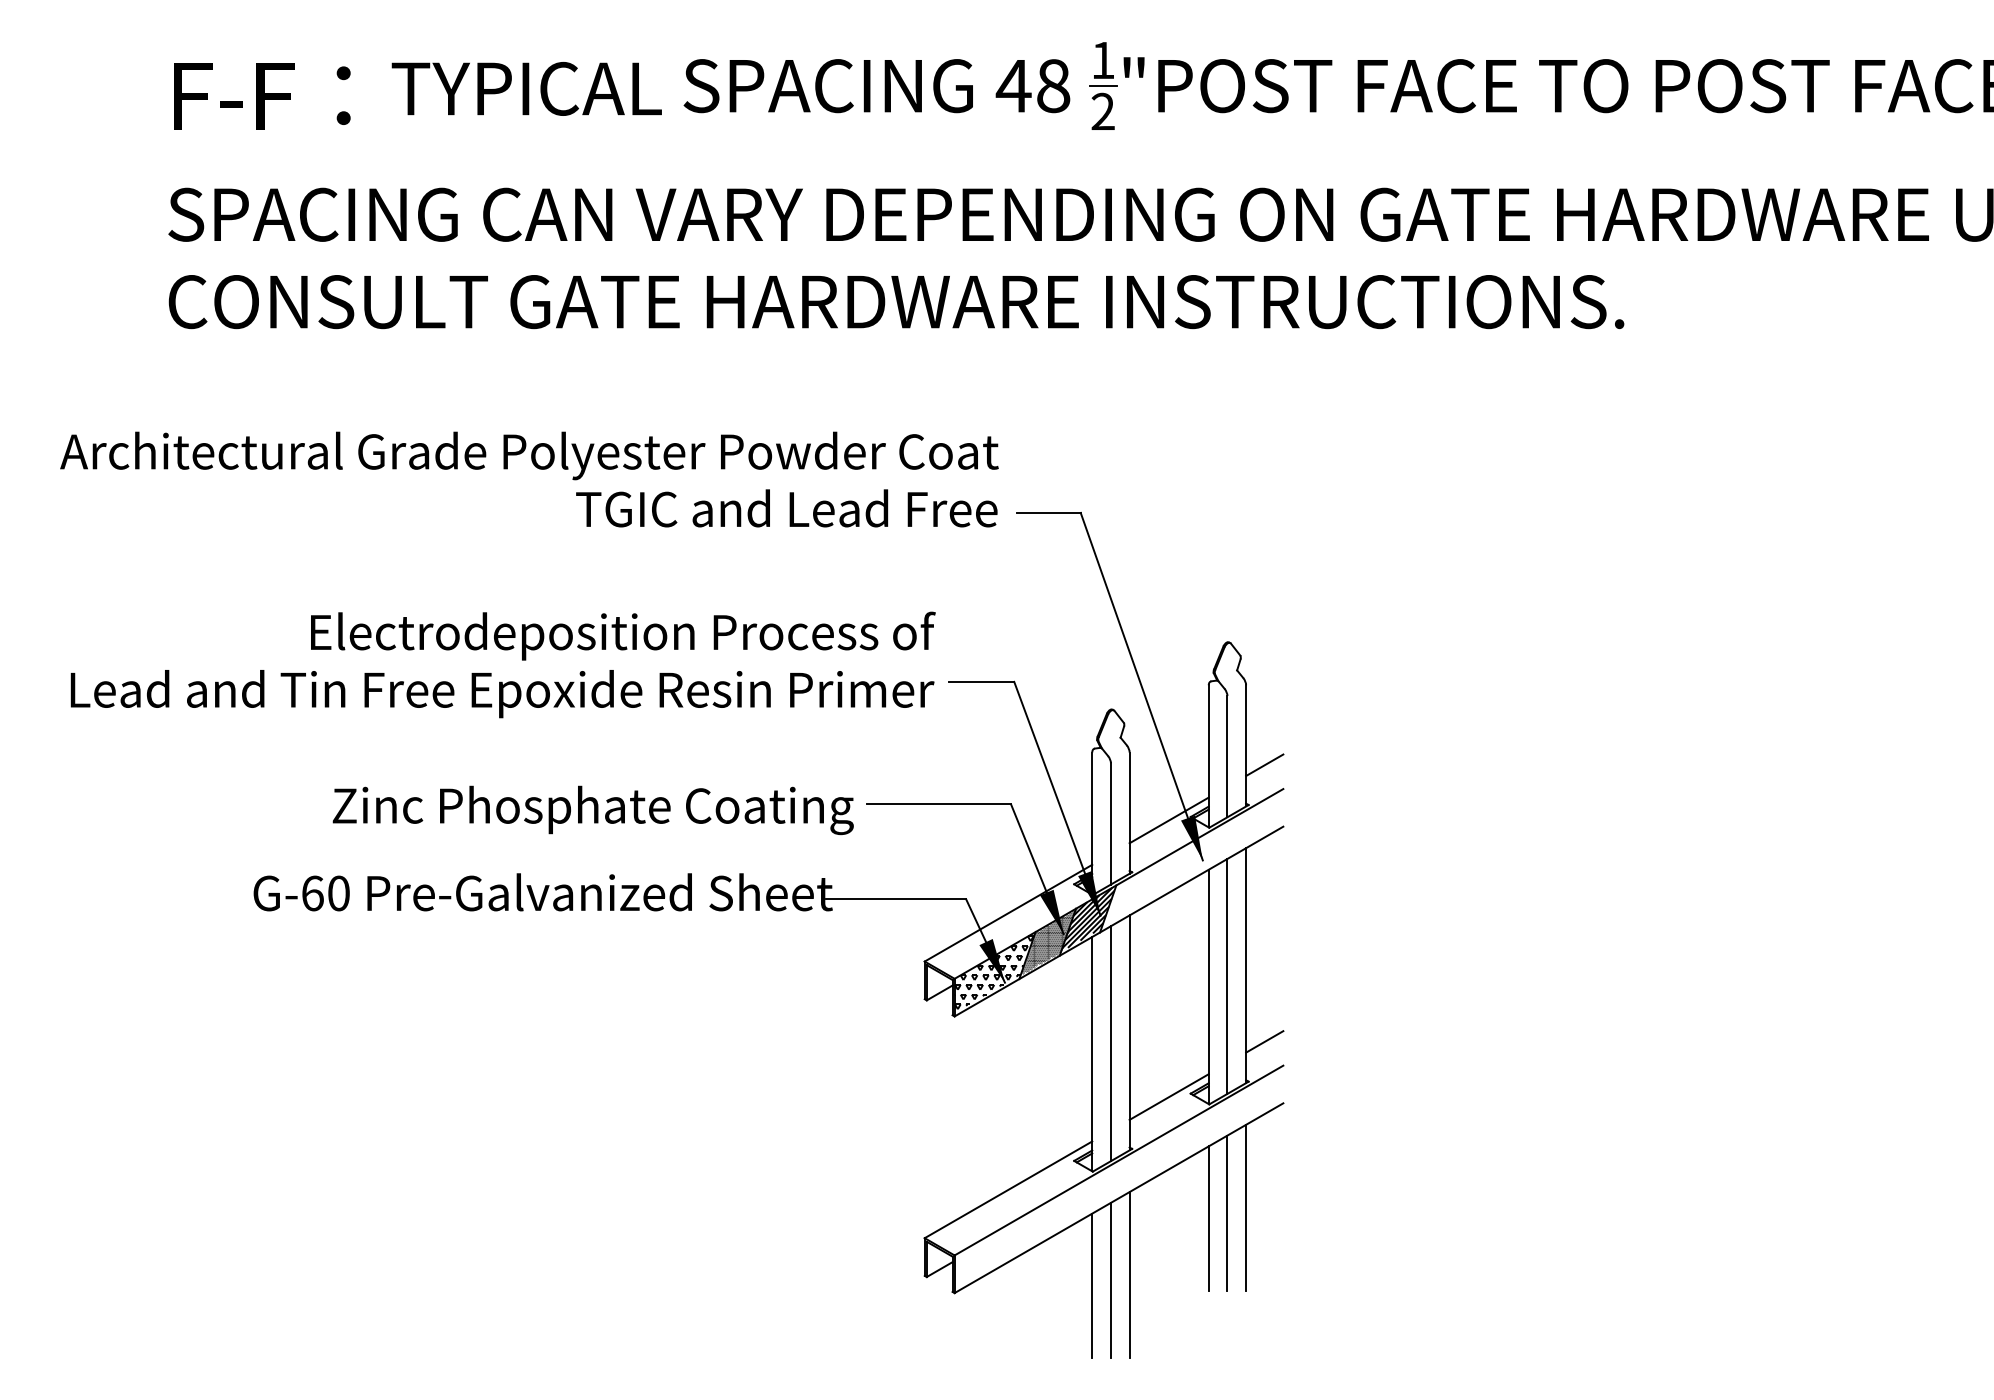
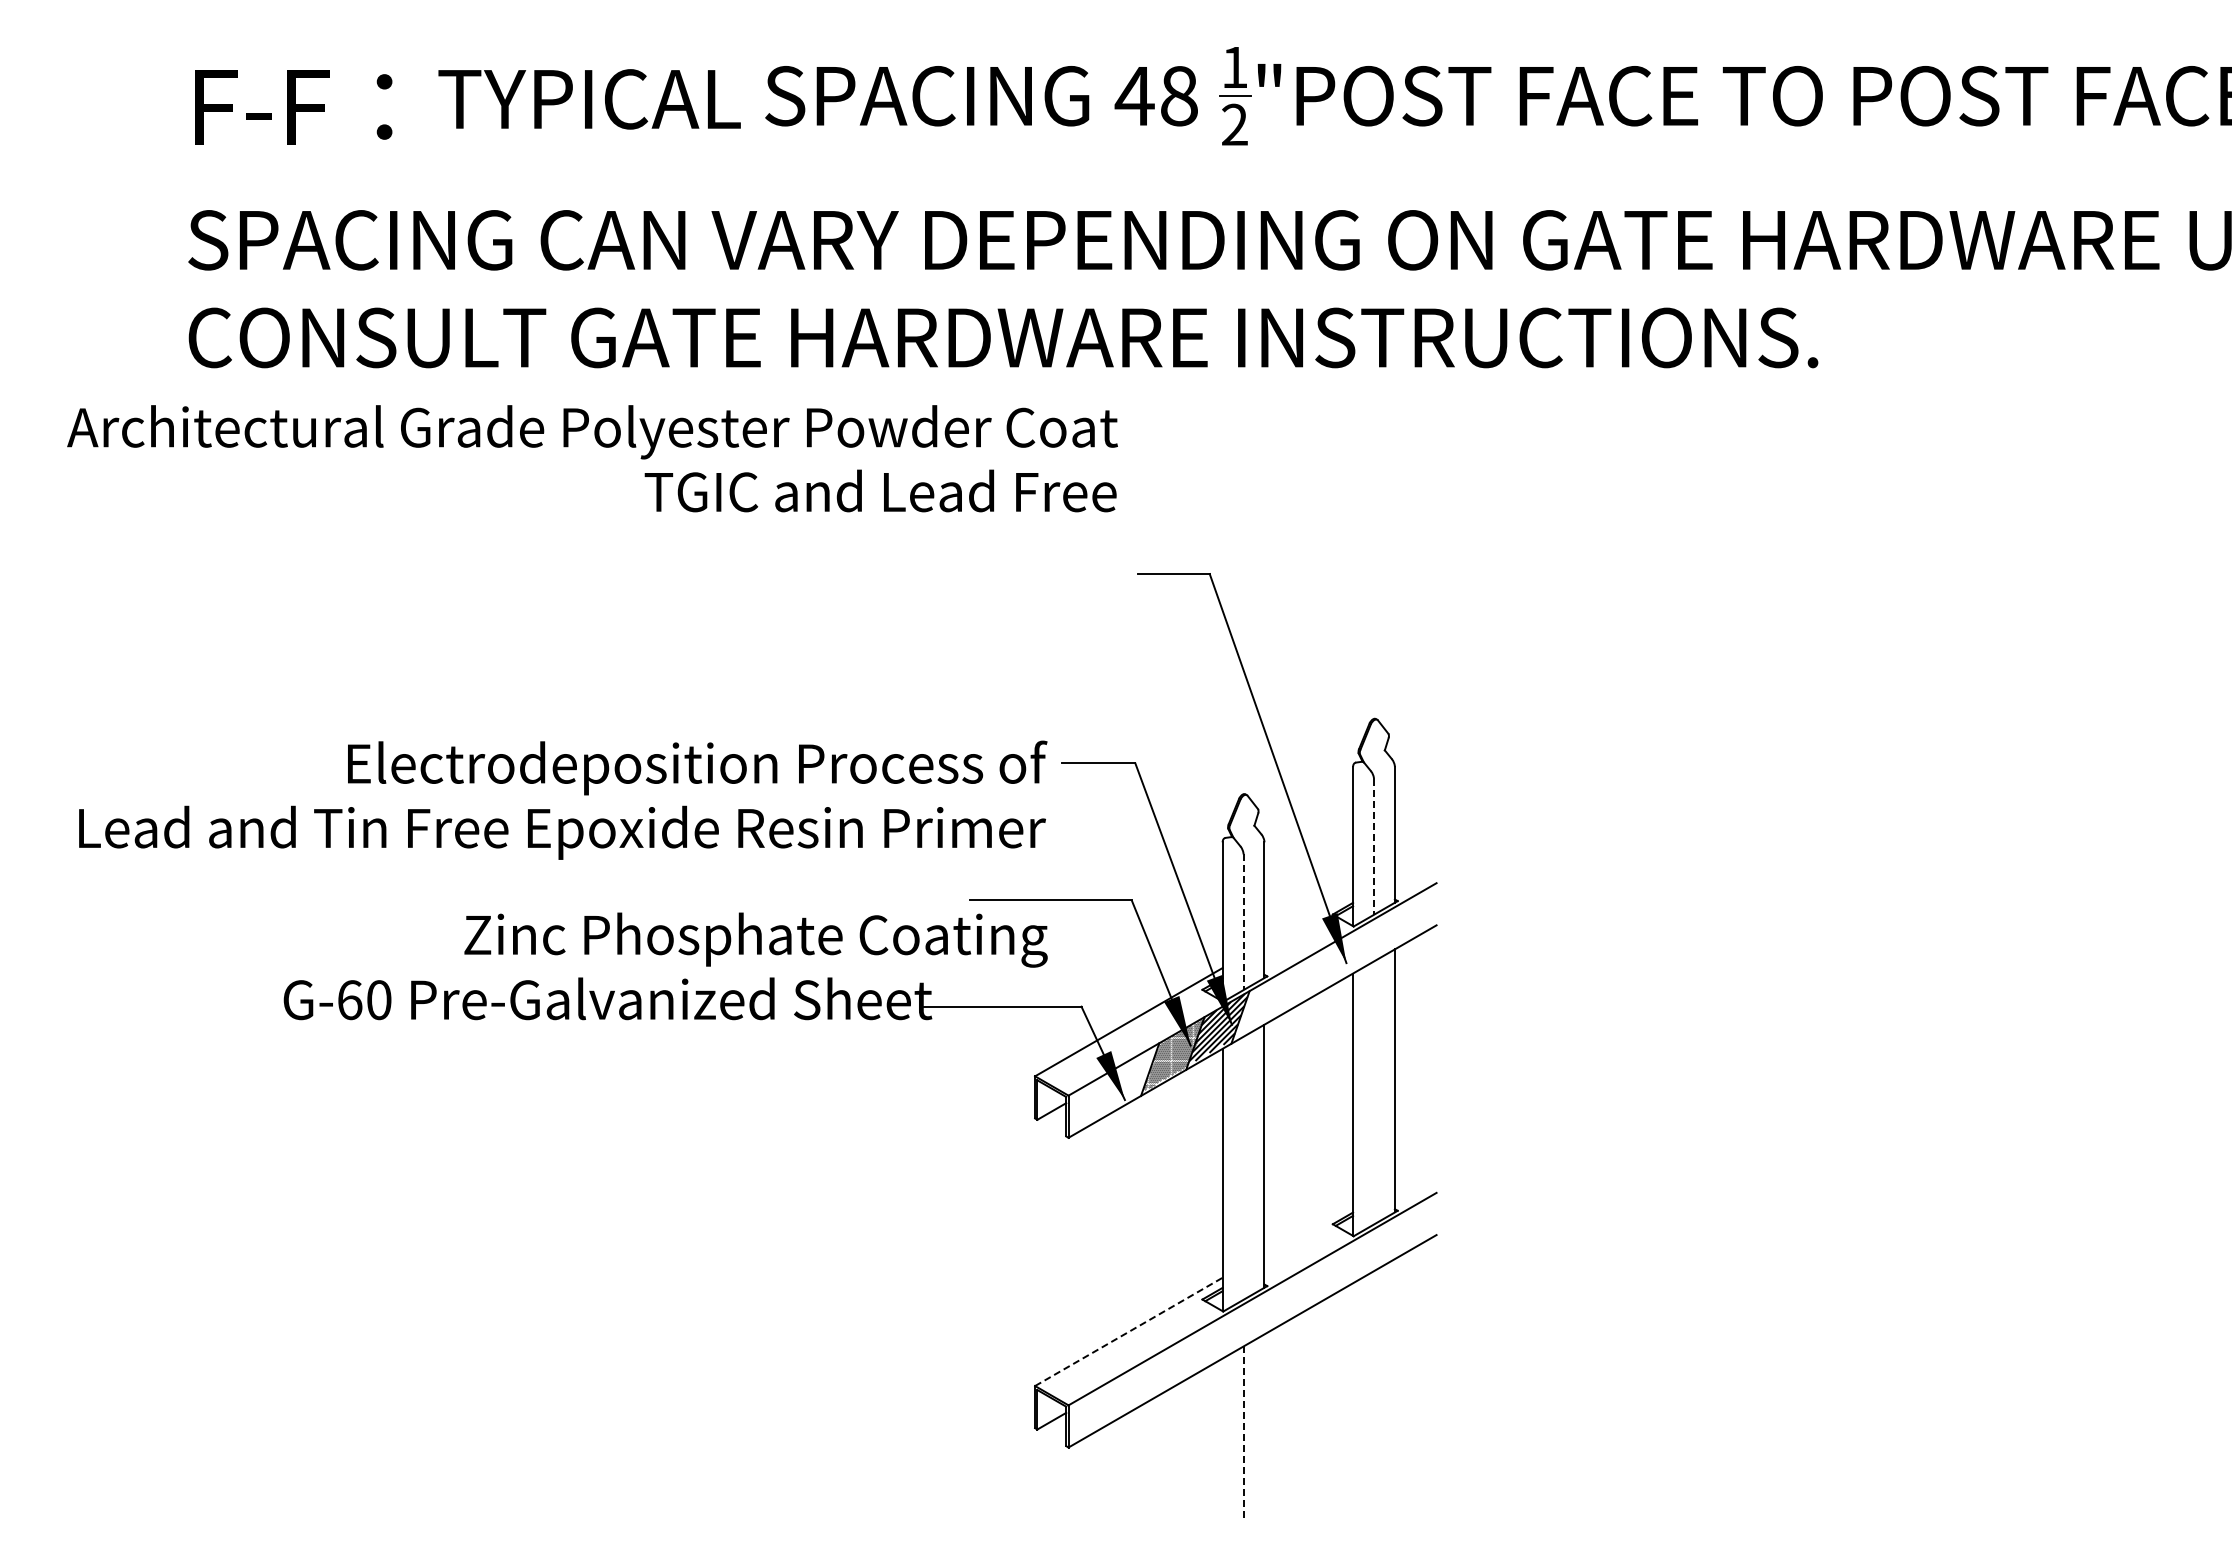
text: (529, 479) -> (592, 458), moved
text: (503, 664) -> (563, 799), moved
line: (1227, 756) -> (1374, 846), solid -> dashed
line: (1264, 765) -> (1415, 856), removed
text: (592, 809) -> (755, 939), moved
line: (1168, 819) -> (1308, 917), removed
line: (1110, 824) -> (1243, 922), solid -> dashed
hatch: (993, 972) -> (1112, 1088), removed
line: (1227, 975) -> (1374, 1092), removed
line: (1110, 1042) -> (1243, 1167), removed
line: (1264, 1042) -> (1415, 1166), removed
line: (1168, 1096) -> (1308, 1227), removed
line: (1009, 1189) -> (1129, 1331), solid -> dashed
line: (1245, 1207) -> (1394, 1351), removed
line: (1227, 1212) -> (1374, 1357), removed
line: (1209, 1218) -> (1353, 1363), removed
line: (1129, 1274) -> (1264, 1426), removed
line: (1110, 1280) -> (1243, 1433), solid -> dashed
line: (1092, 1285) -> (1222, 1438), removed

